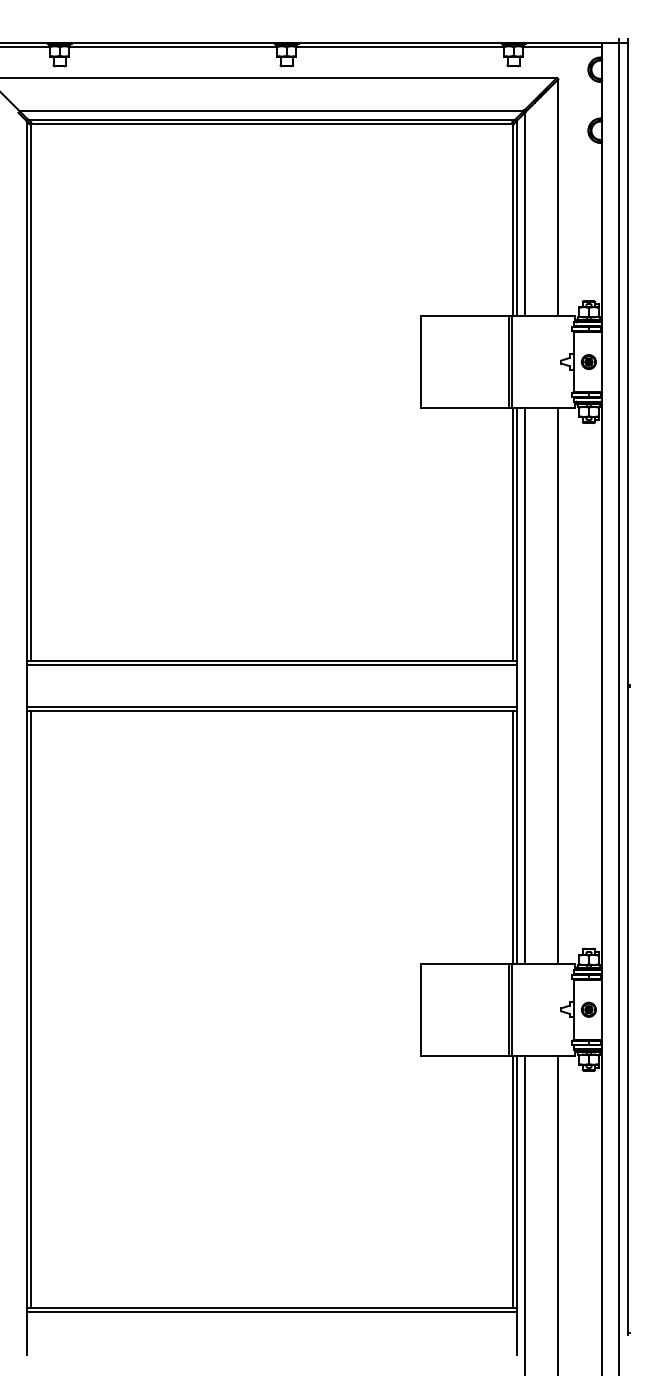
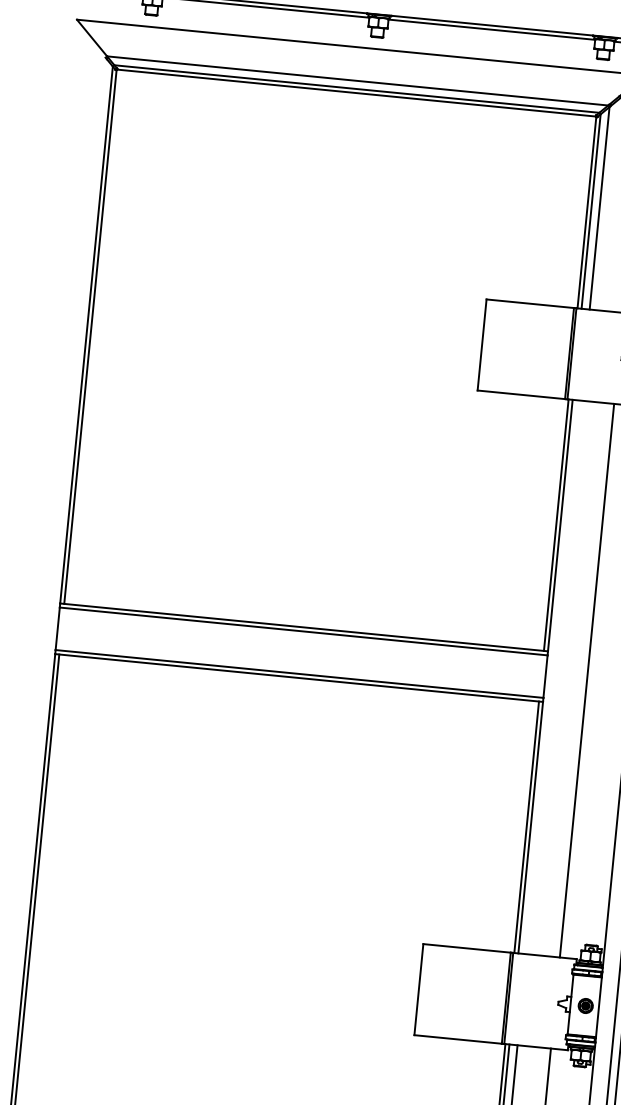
line: (524, 685) -> (553, 676), removed

